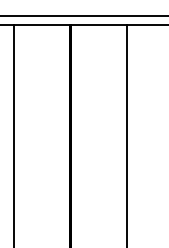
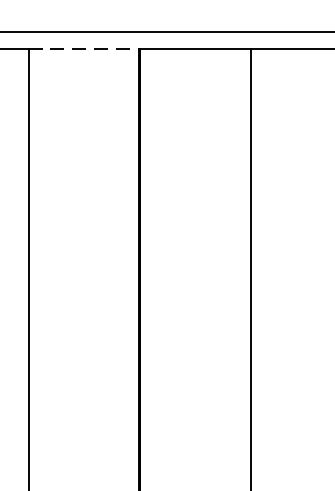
line: (42, 24) -> (84, 48), solid -> dashed

